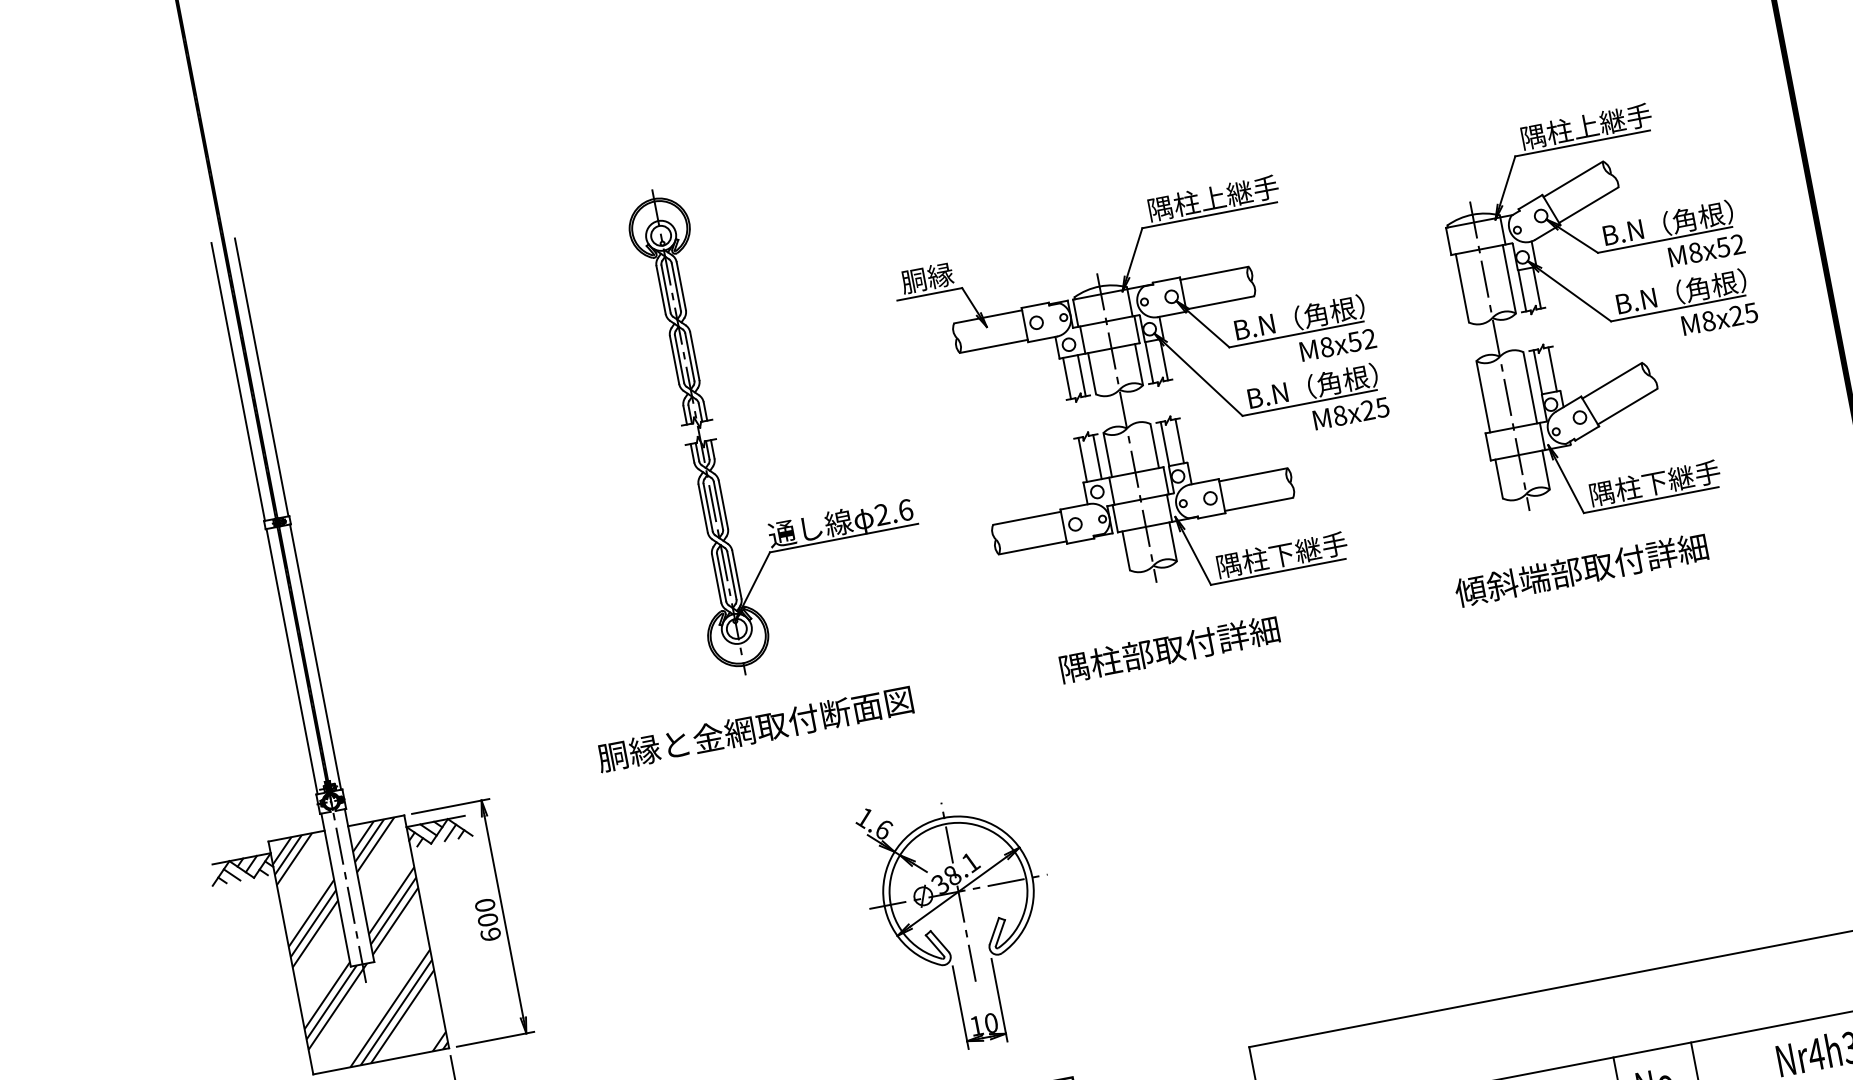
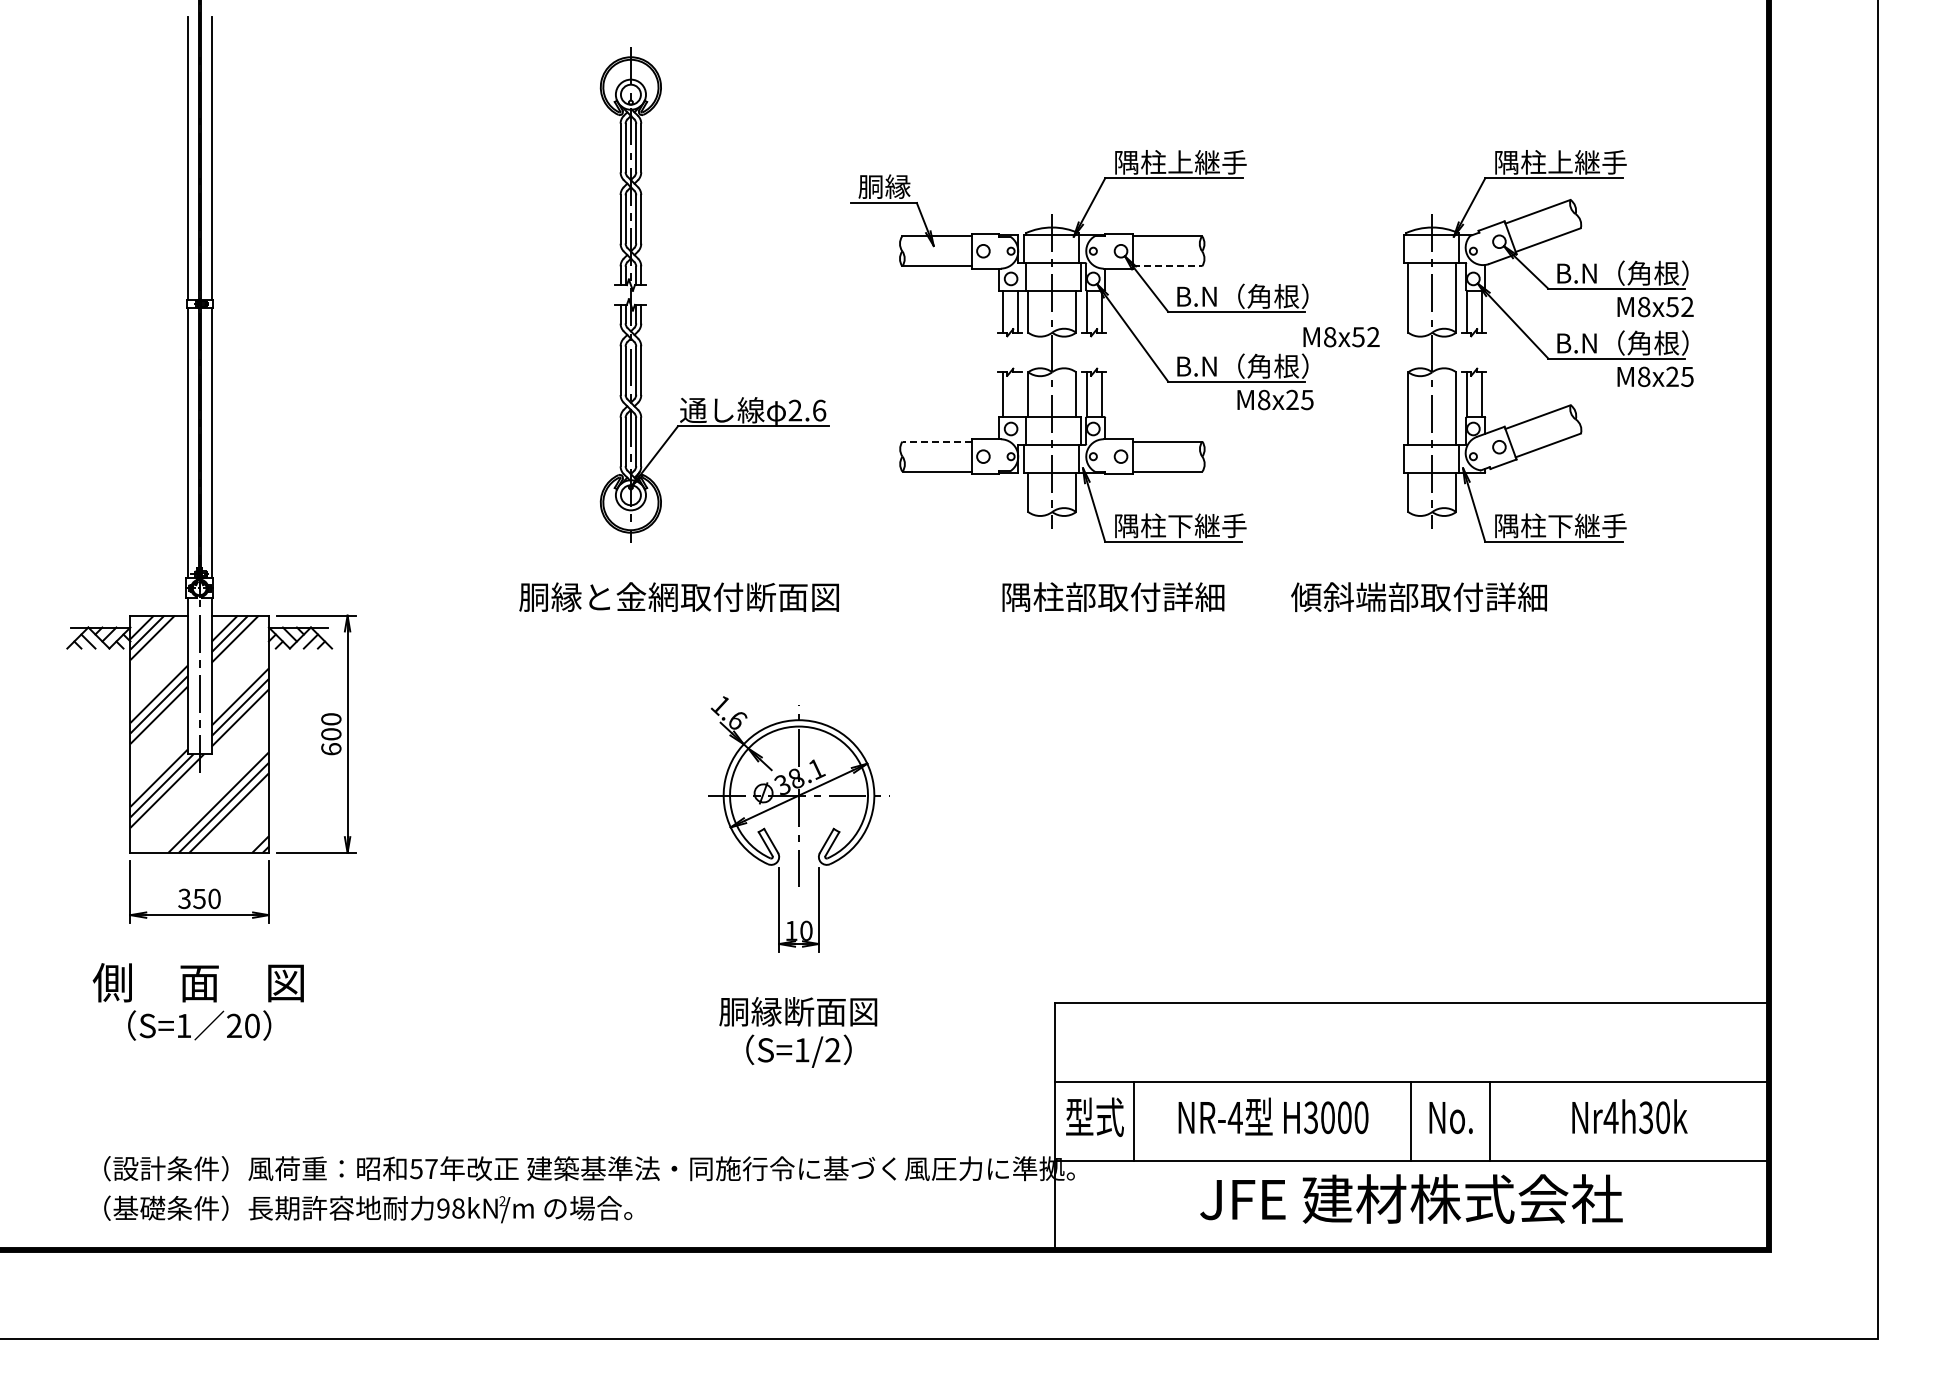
line: (1220, 303) -> (1167, 266), solid -> dashed
text: (1338, 345) -> (1341, 337), moved
line: (1097, 456) -> (1017, 394), removed
line: (1027, 518) -> (937, 441), solid -> dashed
text: (1580, 569) -> (1418, 596), moved
text: (1169, 648) -> (1113, 596), moved
text: (754, 728) -> (678, 596), moved

